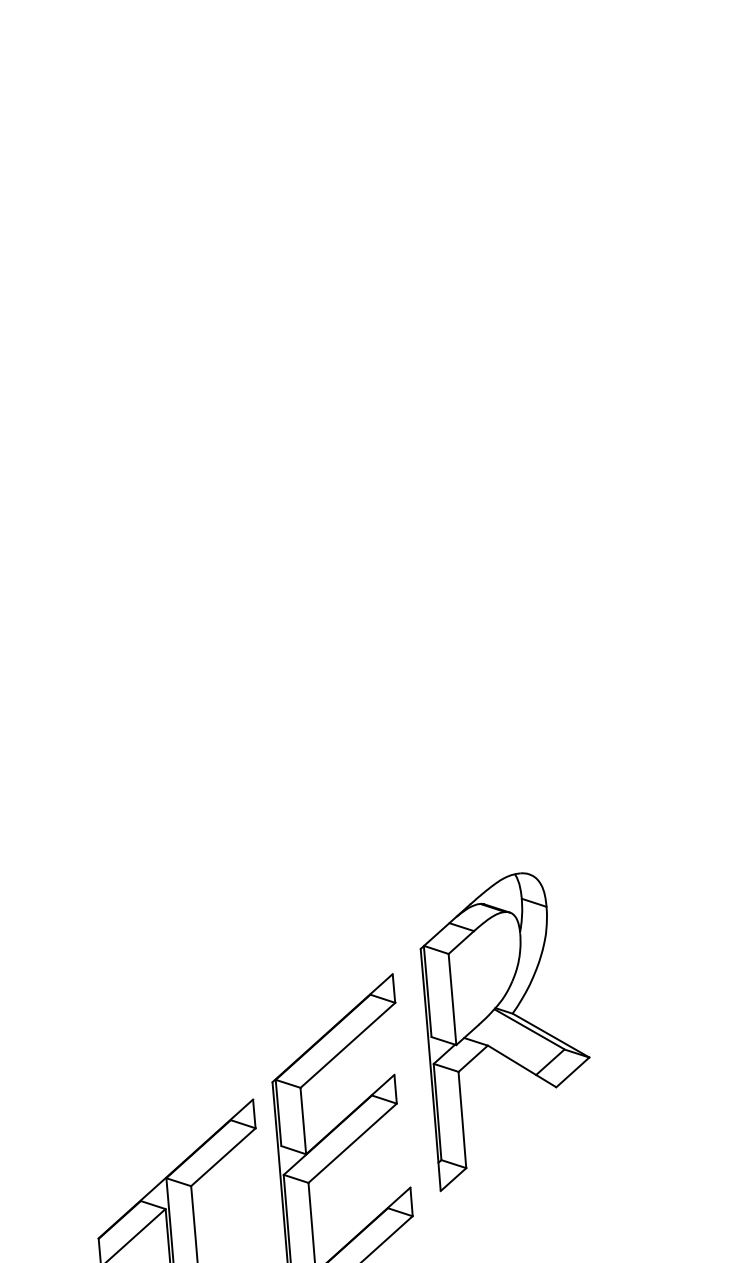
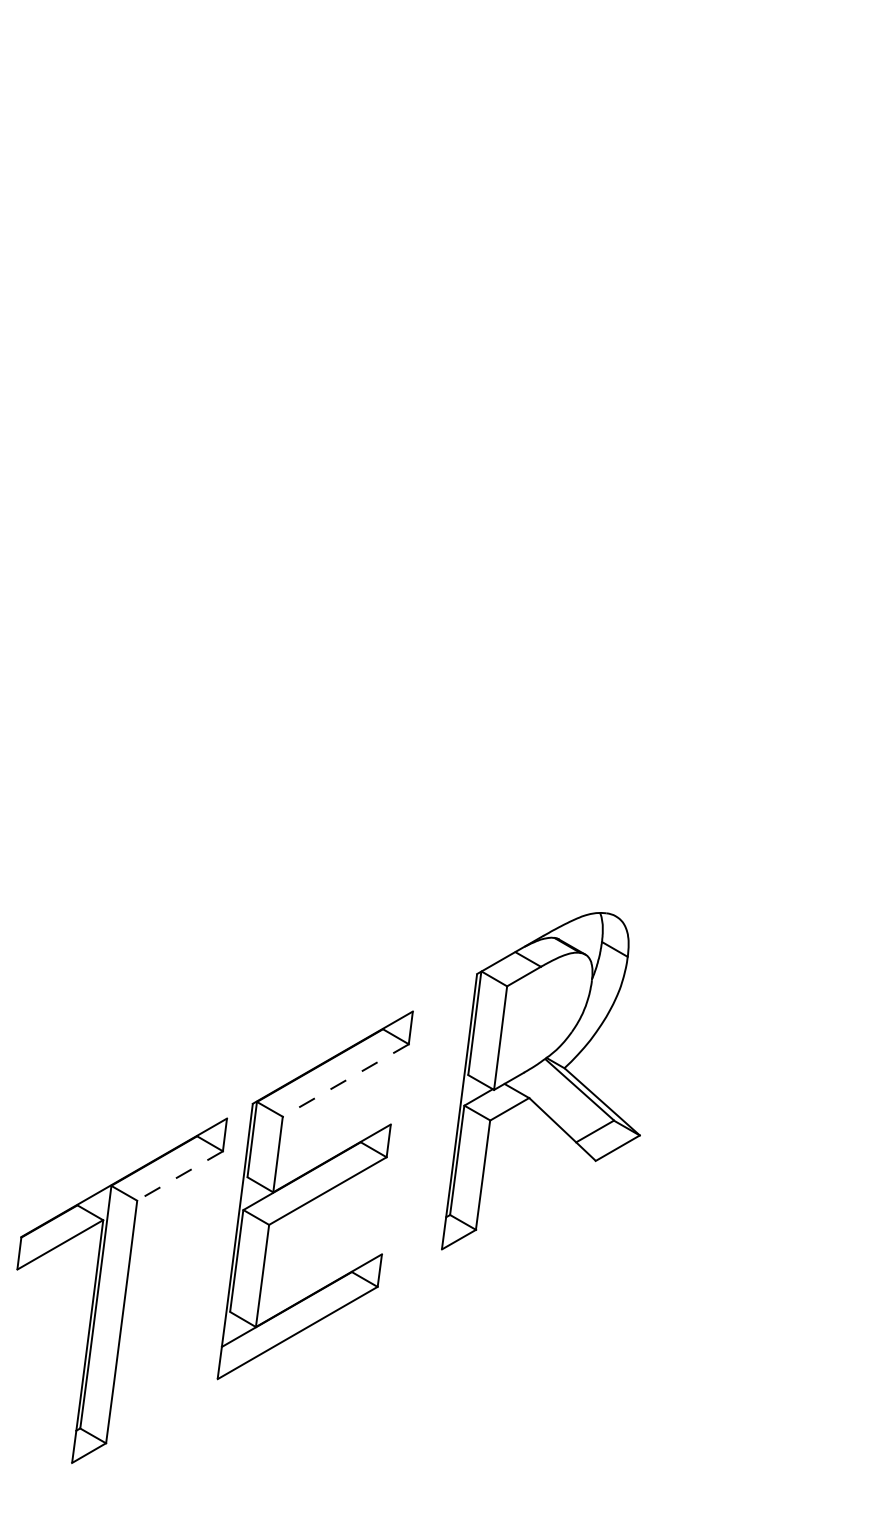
part: (494, 1029) -> (540, 1081), moved
line: (347, 1045) -> (345, 1080), solid -> dashed
line: (223, 1156) -> (180, 1175), solid -> dashed

